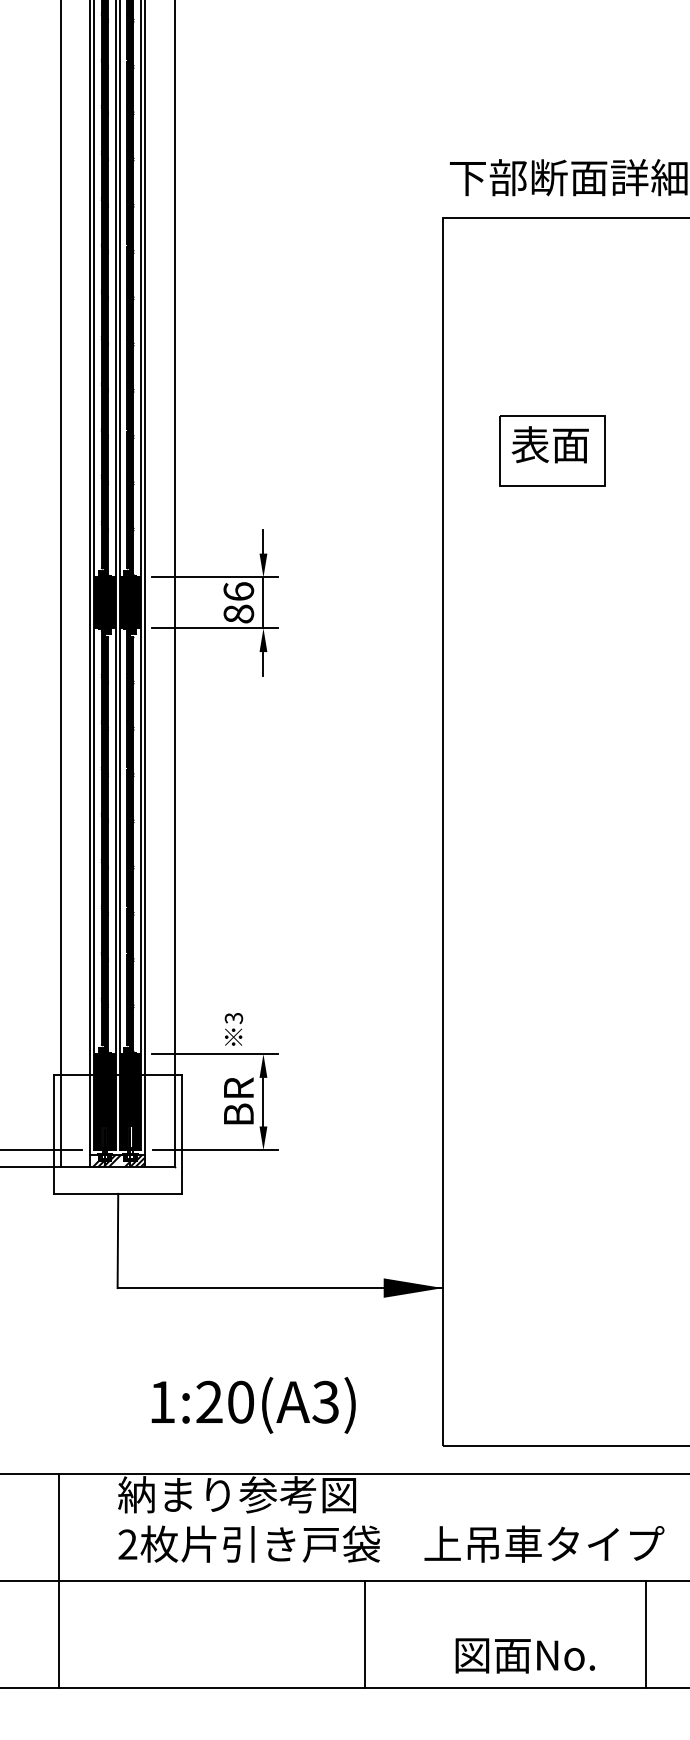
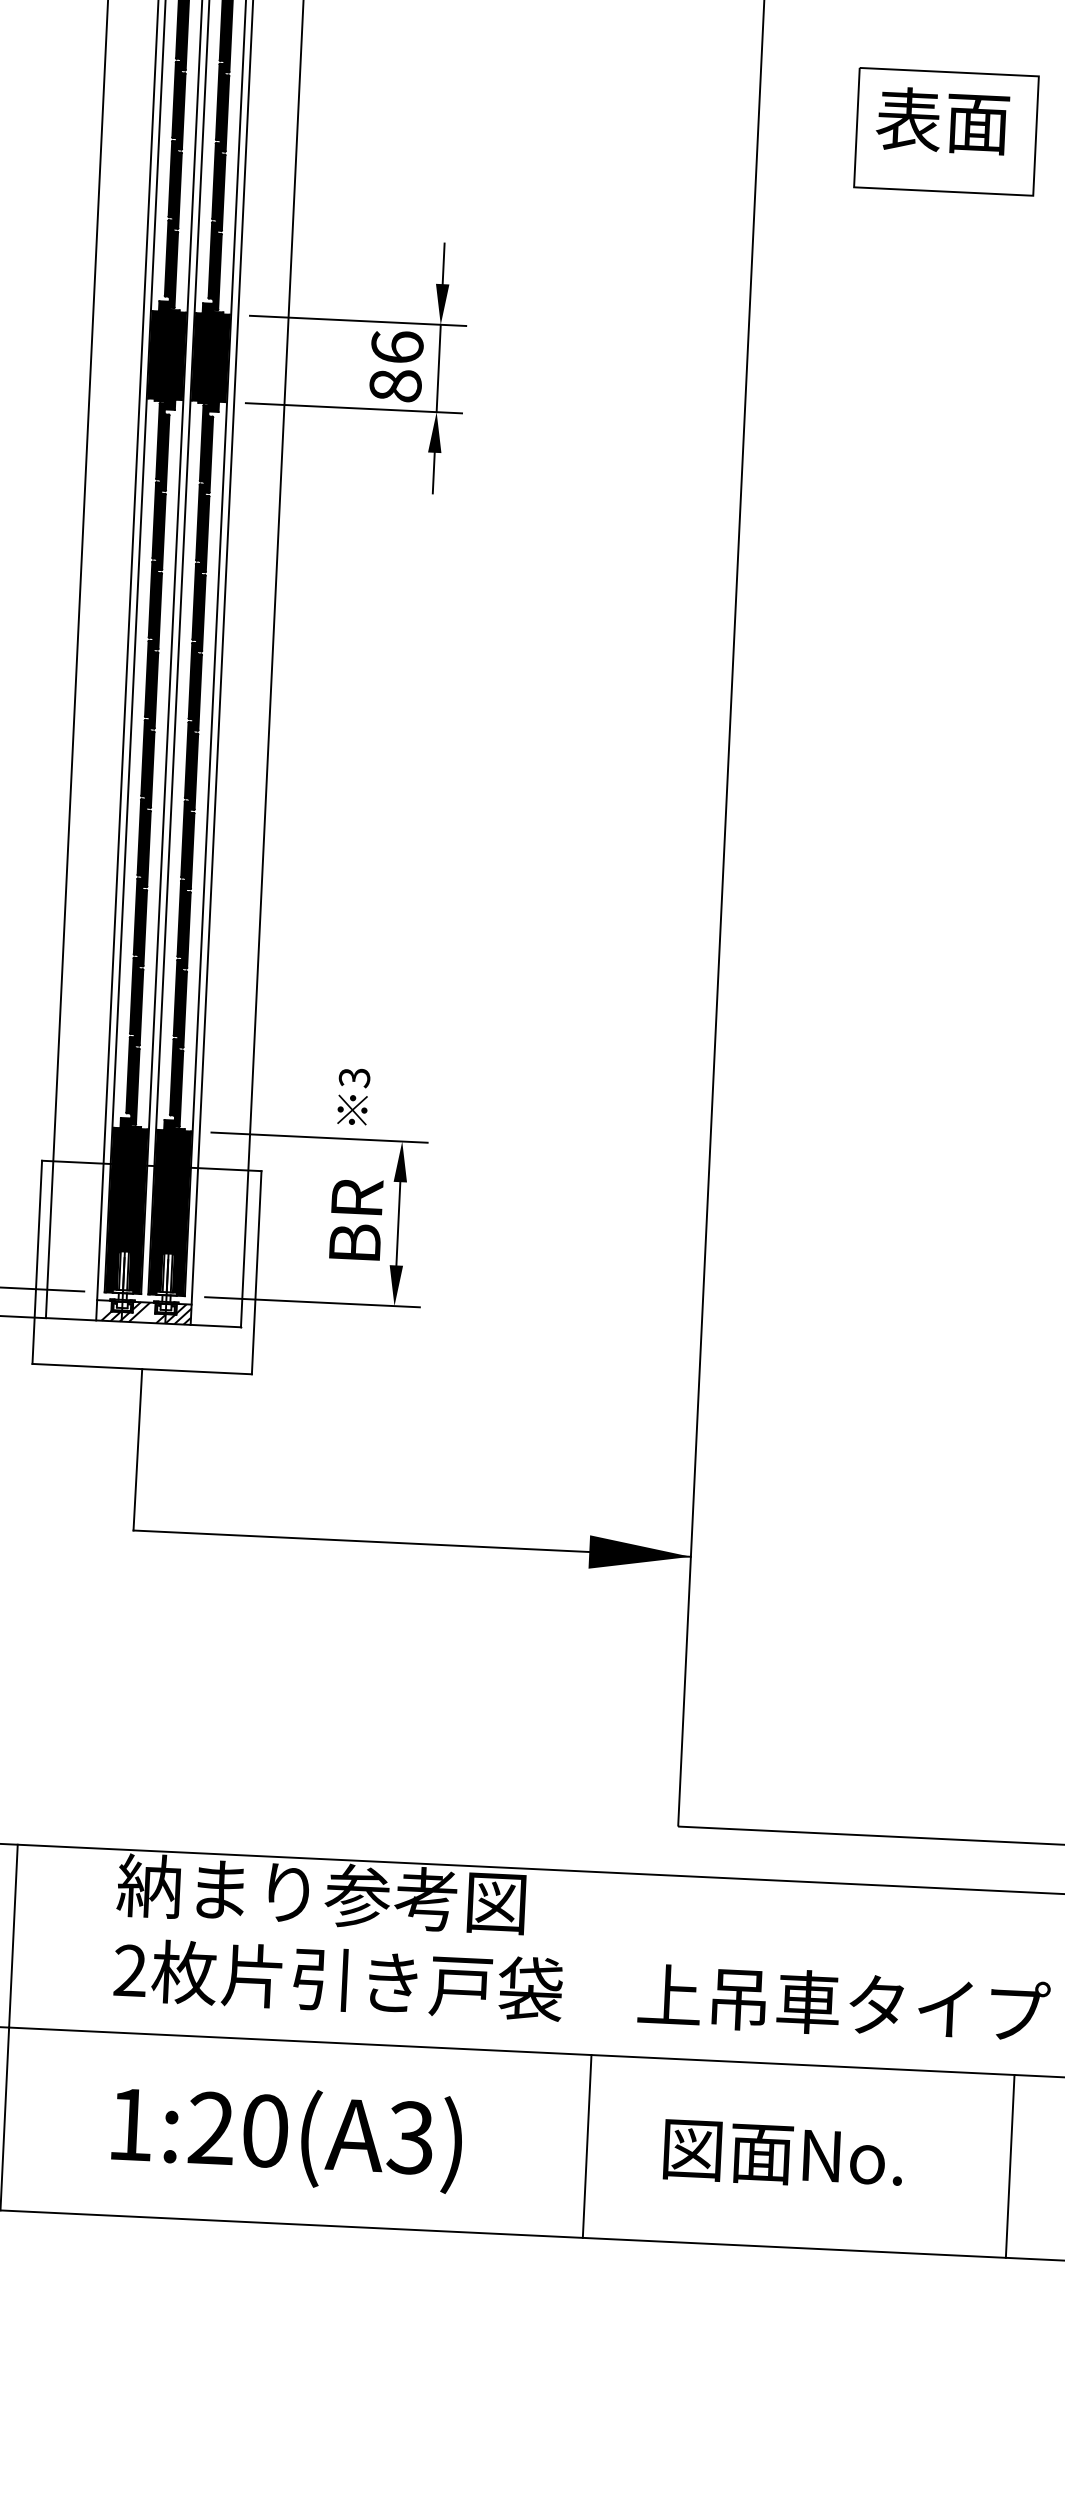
text: (253, 1405) -> (286, 2137), moved
line: (364, 1634) -> (586, 2146), moved
text: (524, 1655) -> (782, 2154), moved

